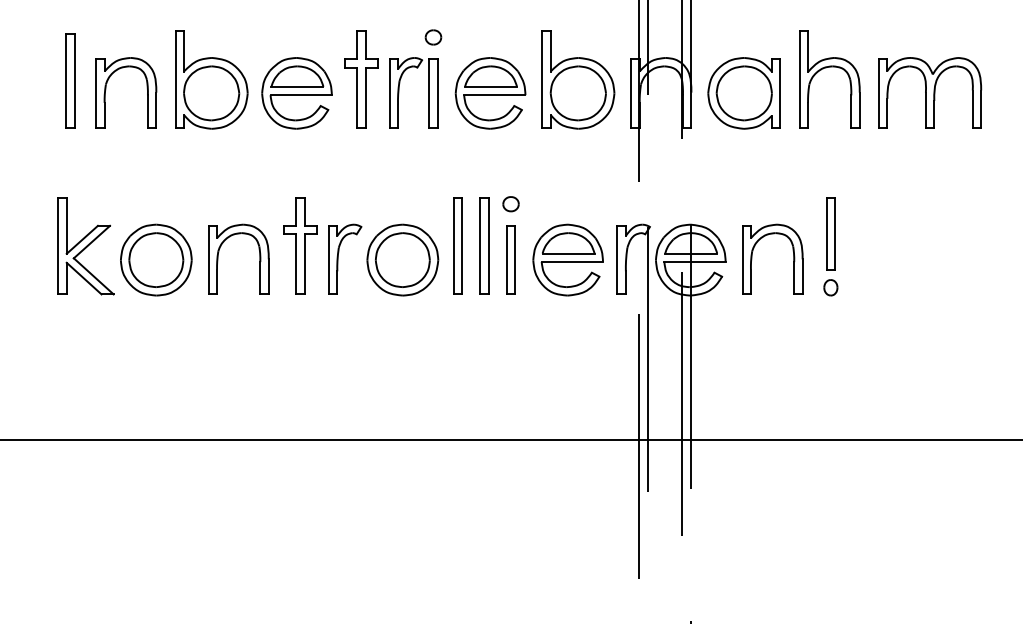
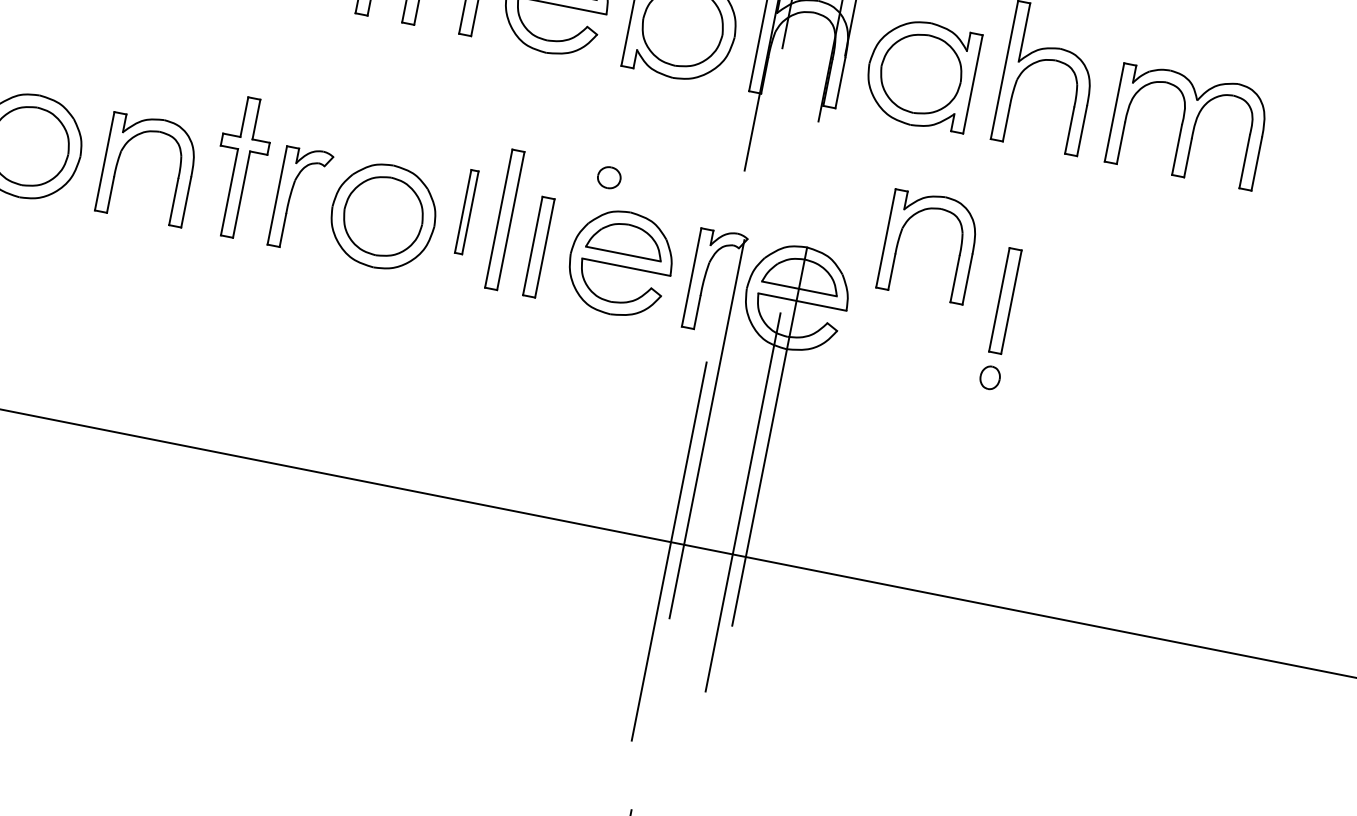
part: (510, 204) -> (608, 177), moved
part: (457, 245) -> (466, 210), size x0.6
part: (752, 258) -> (900, 238), moved

